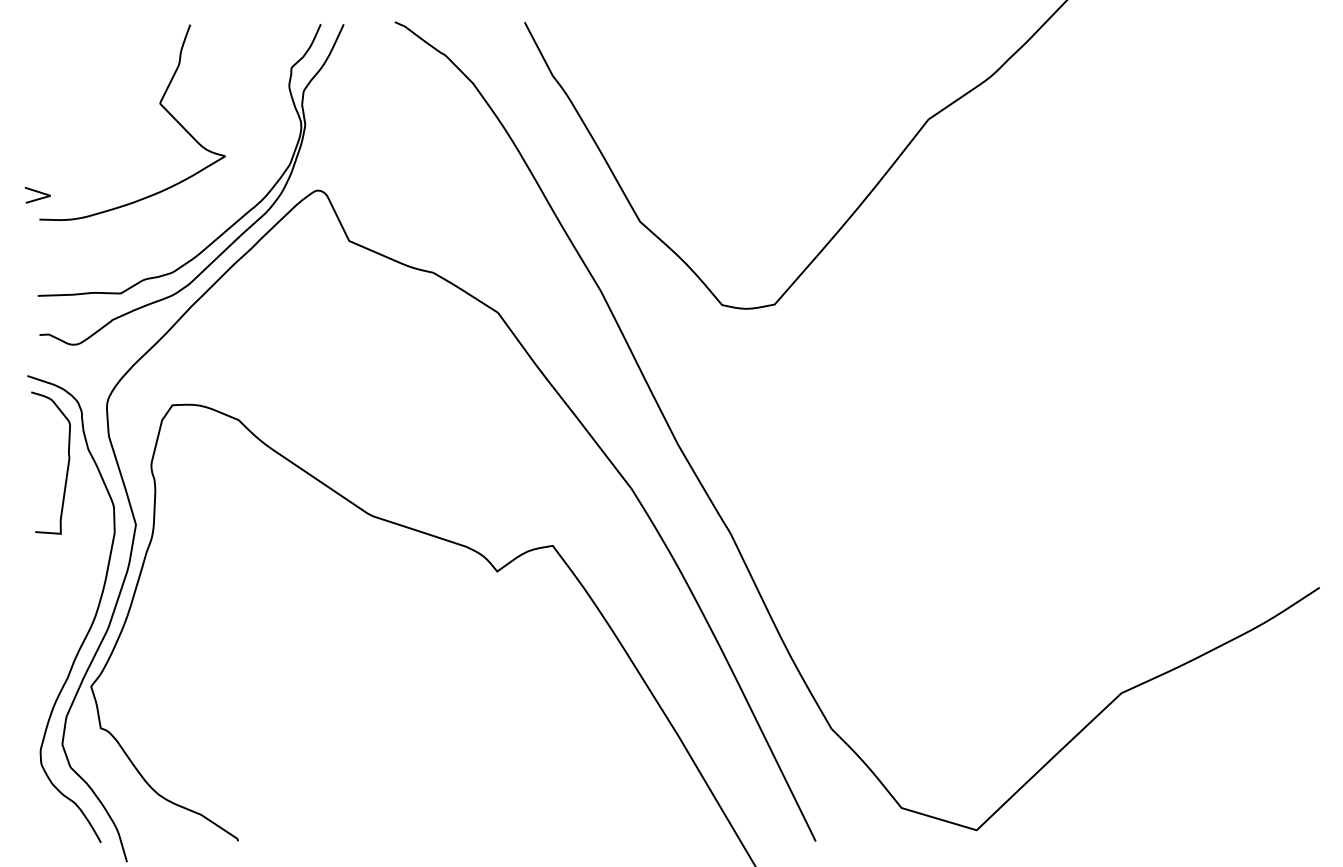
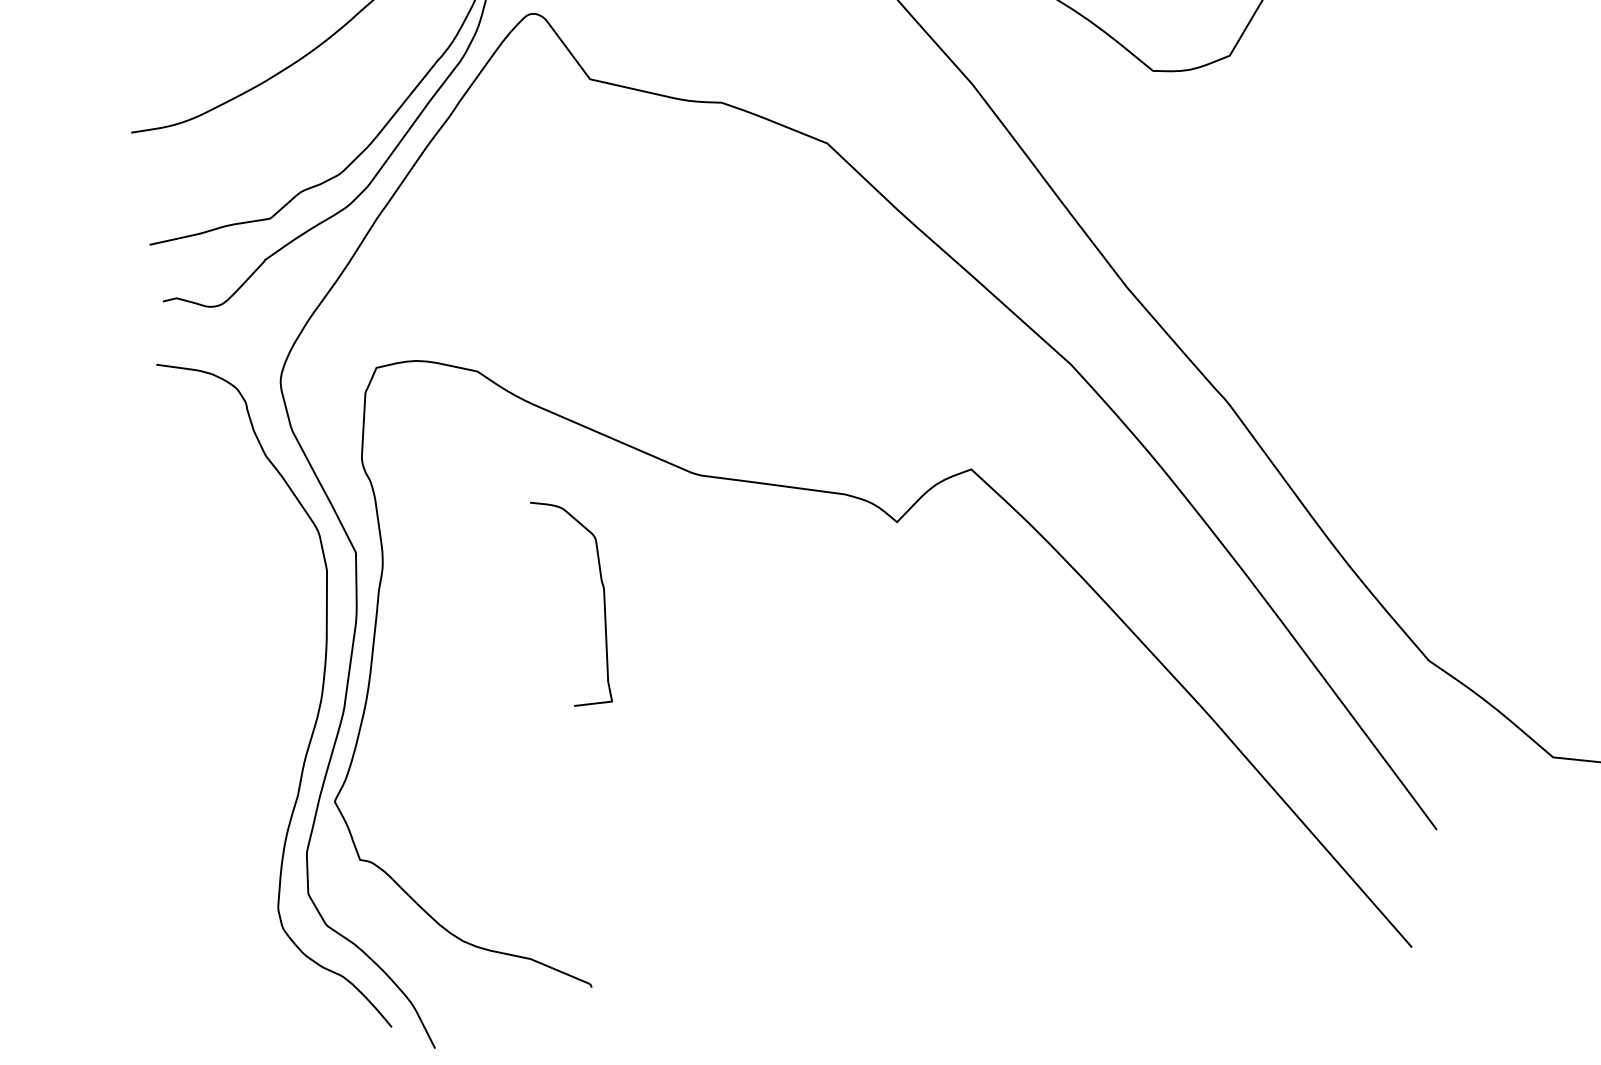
line: (39, 193) -> (124, 94), removed
curve: (67, 463) -> (602, 596), moved

